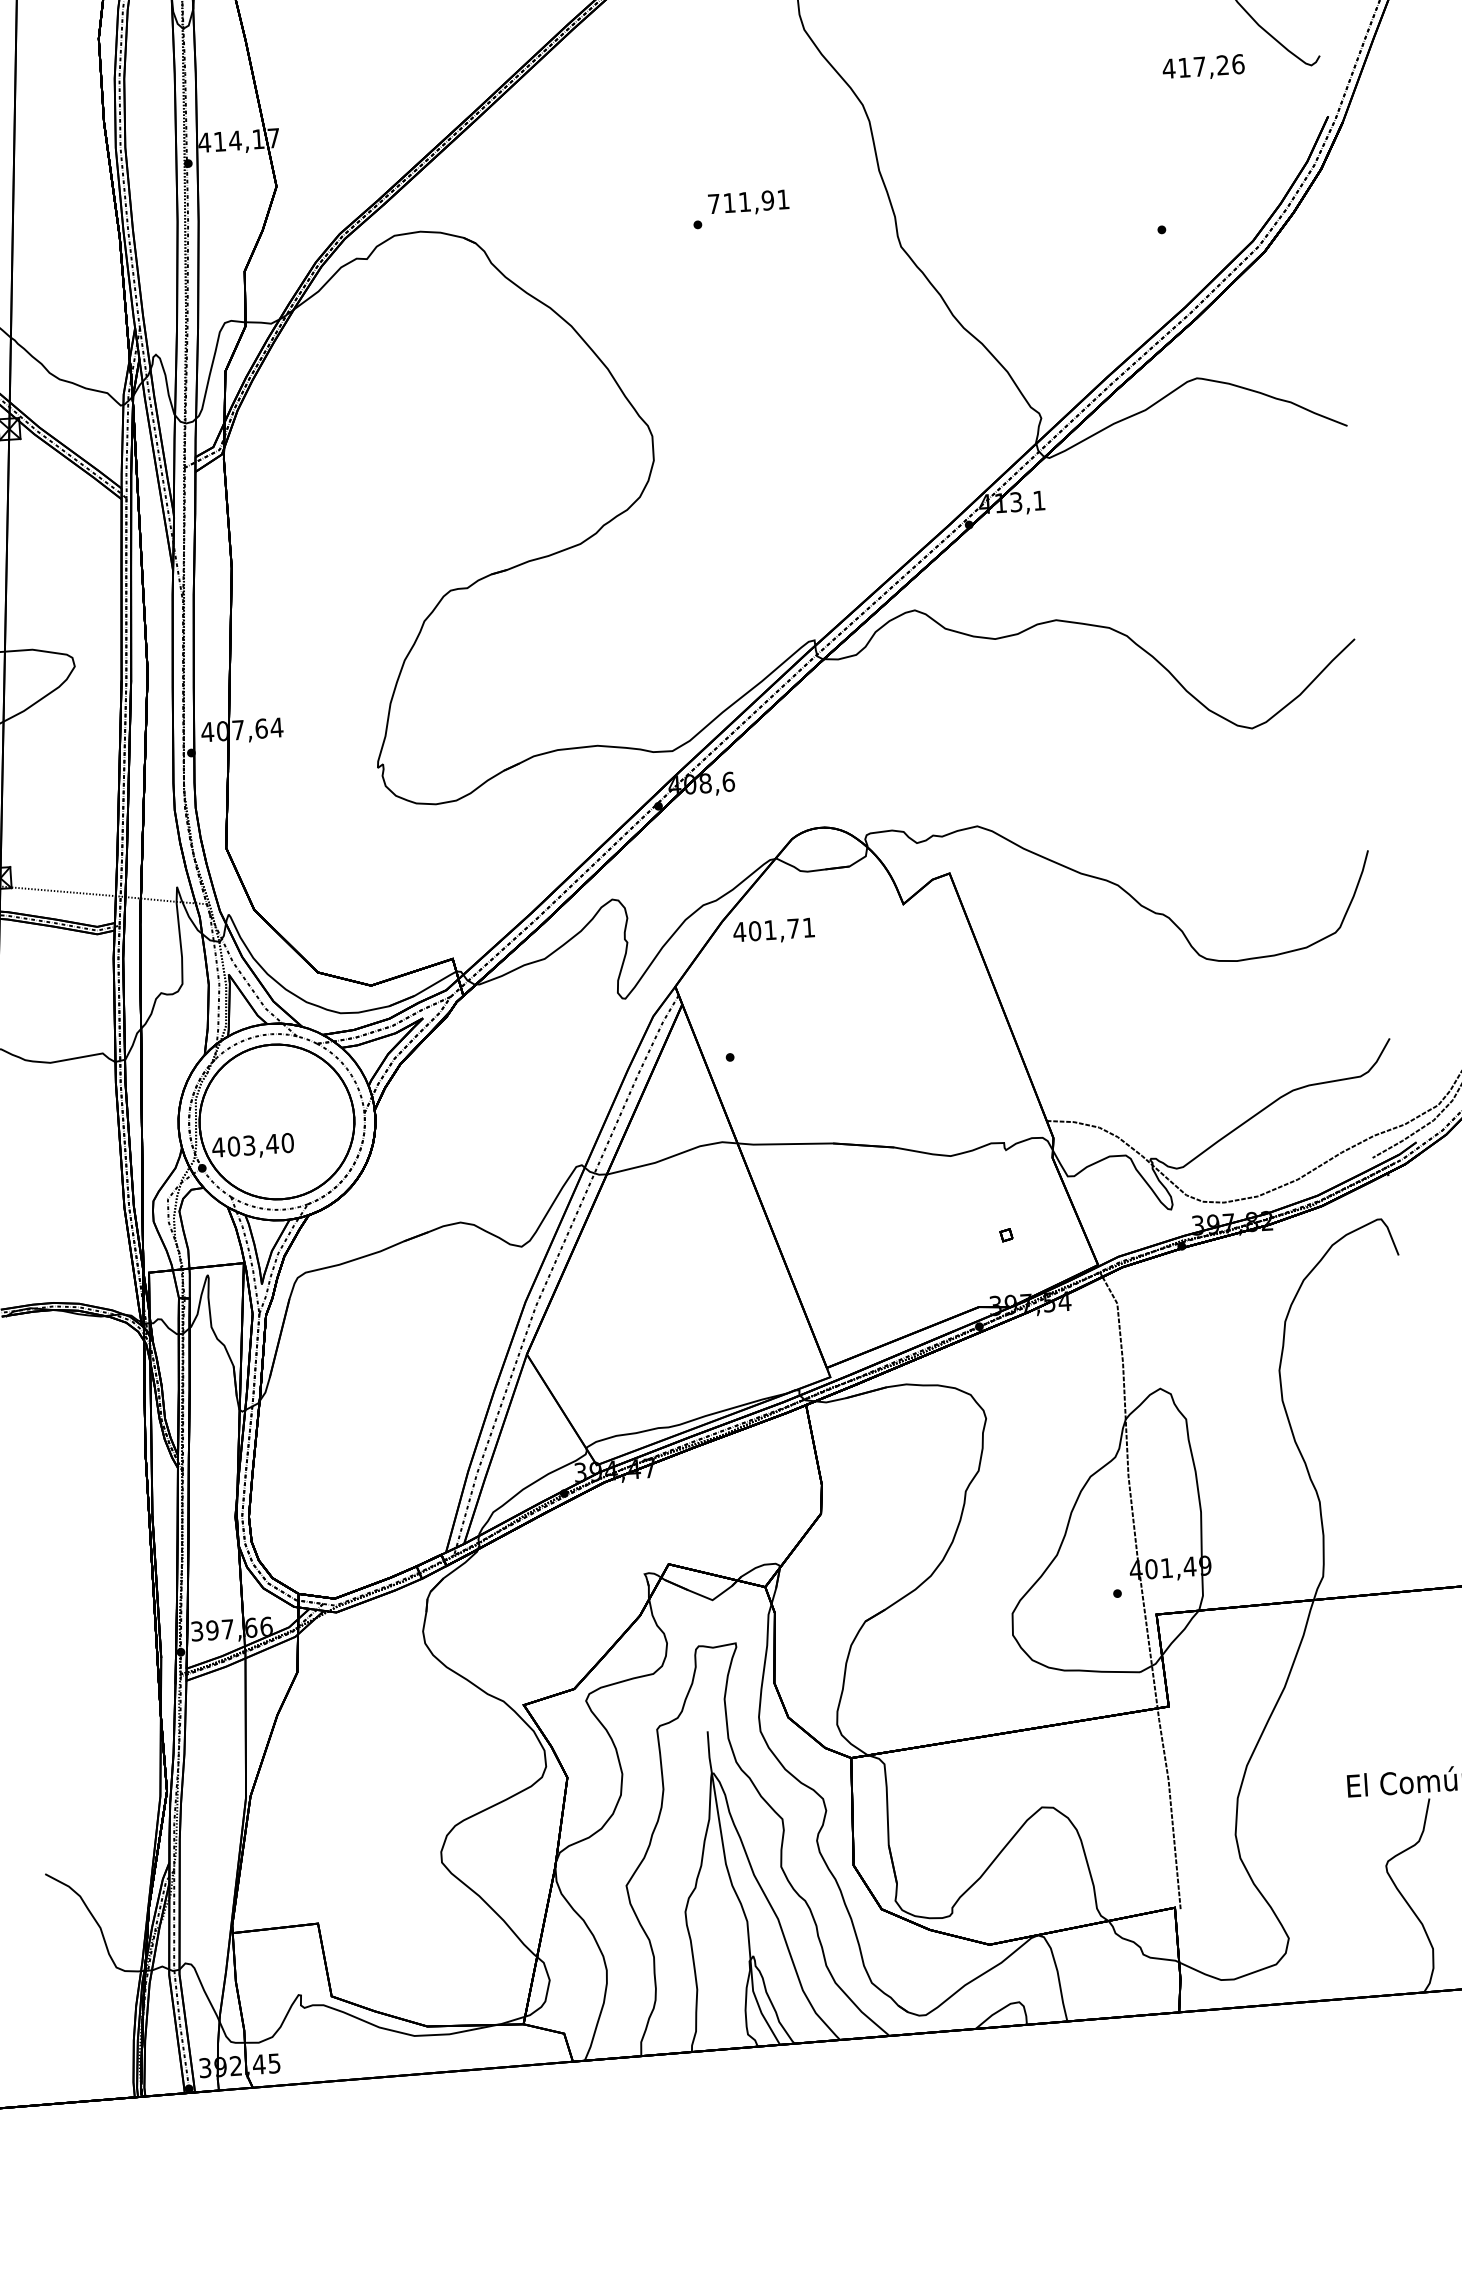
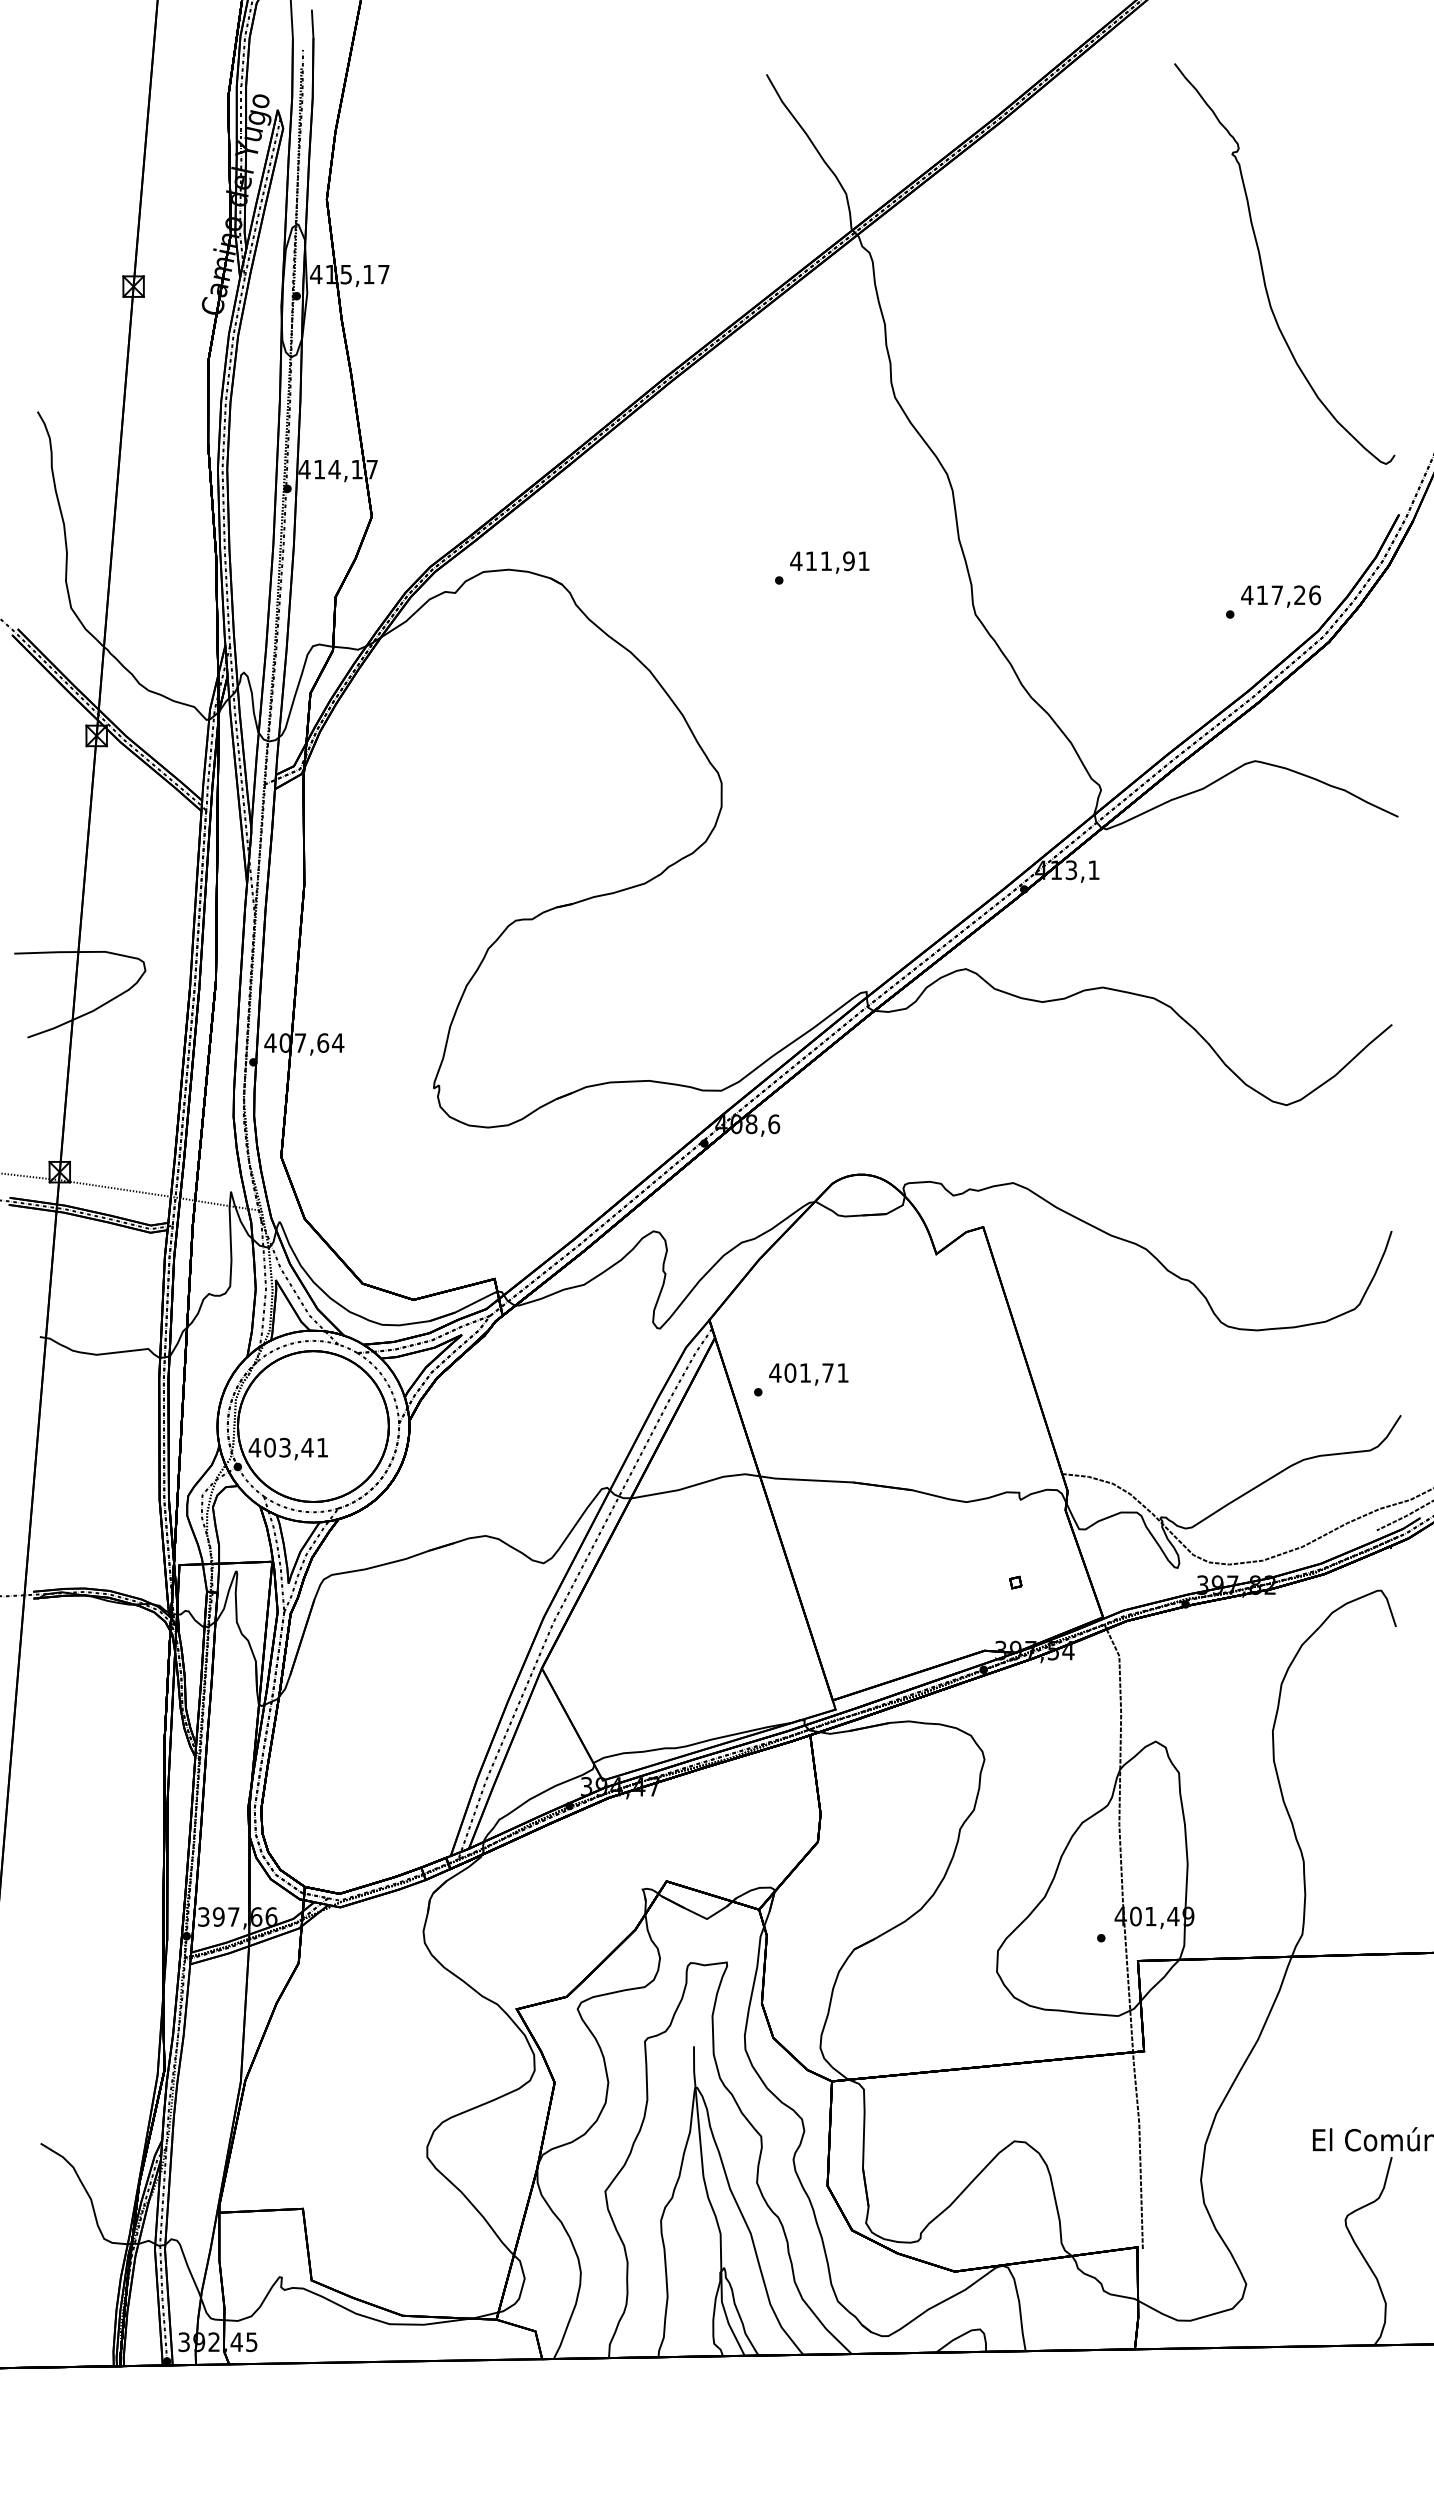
text: (1203, 67) -> (1280, 596), moved
text: (714, 203) -> (796, 560), 711,91 -> 411,91
text: (773, 931) -> (808, 1374), moved
text: (287, 1142) -> (322, 1447), 403,40 -> 403,41

